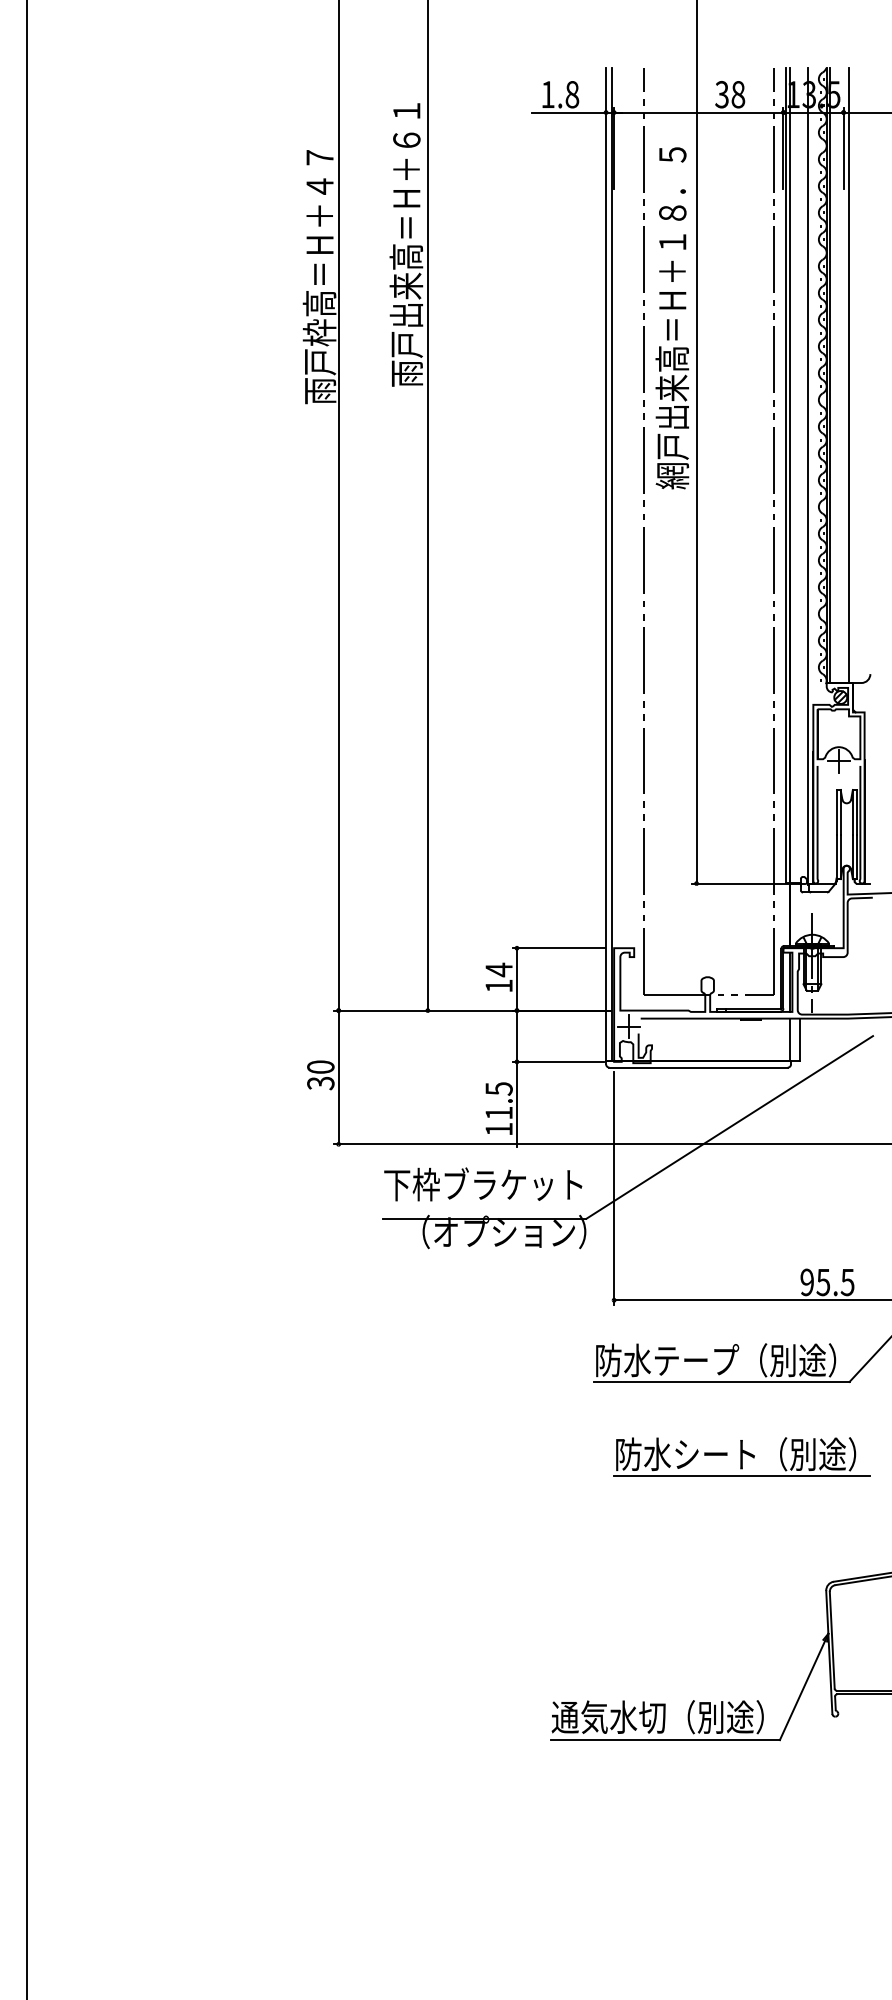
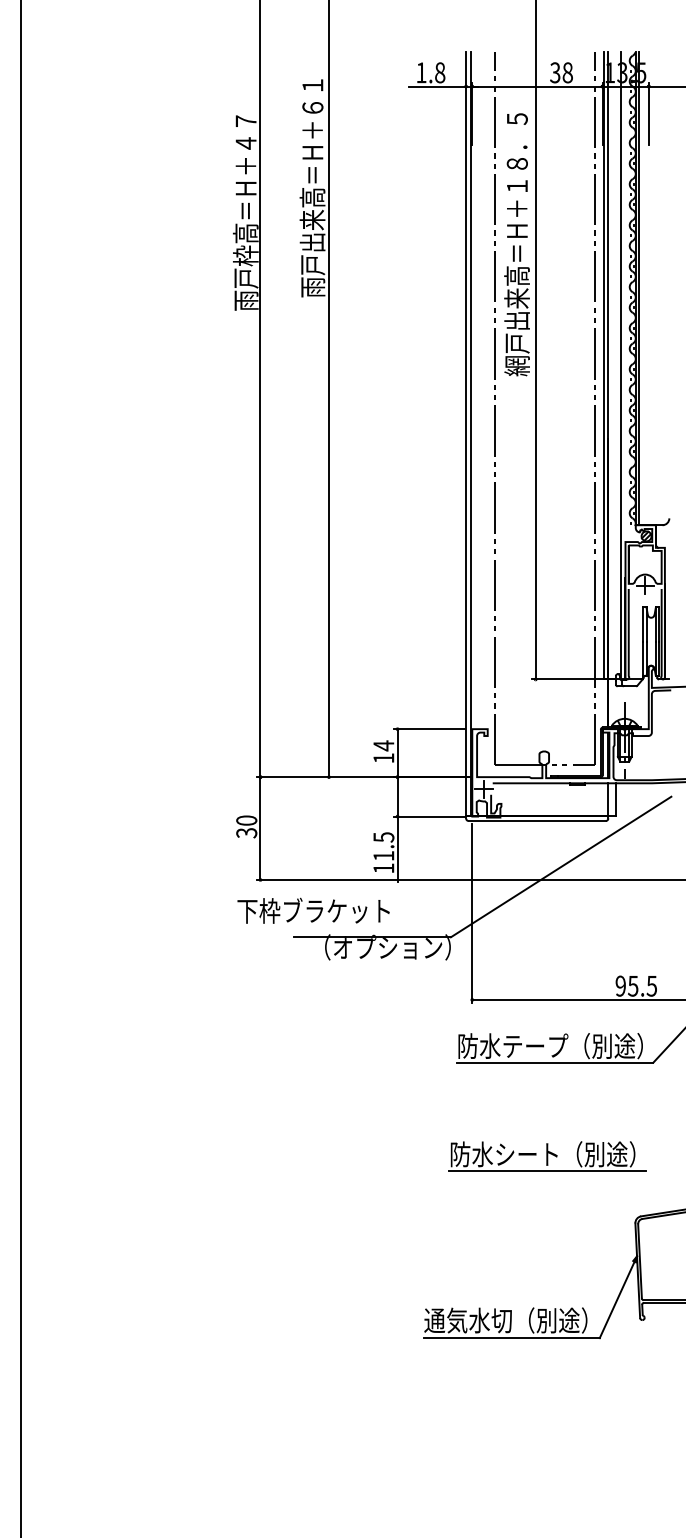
line: (848, 375) -> (652, 288), removed
text: (483, 1184) -> (313, 910), moved
part: (741, 1457) -> (547, 1156), moved

